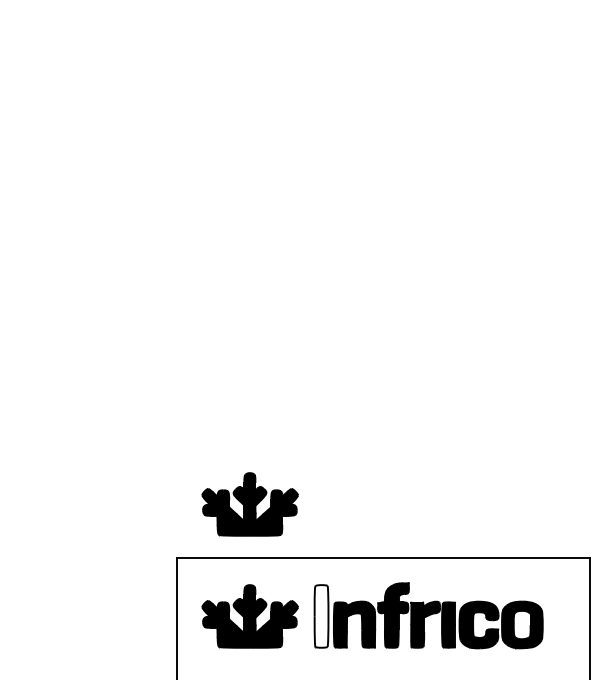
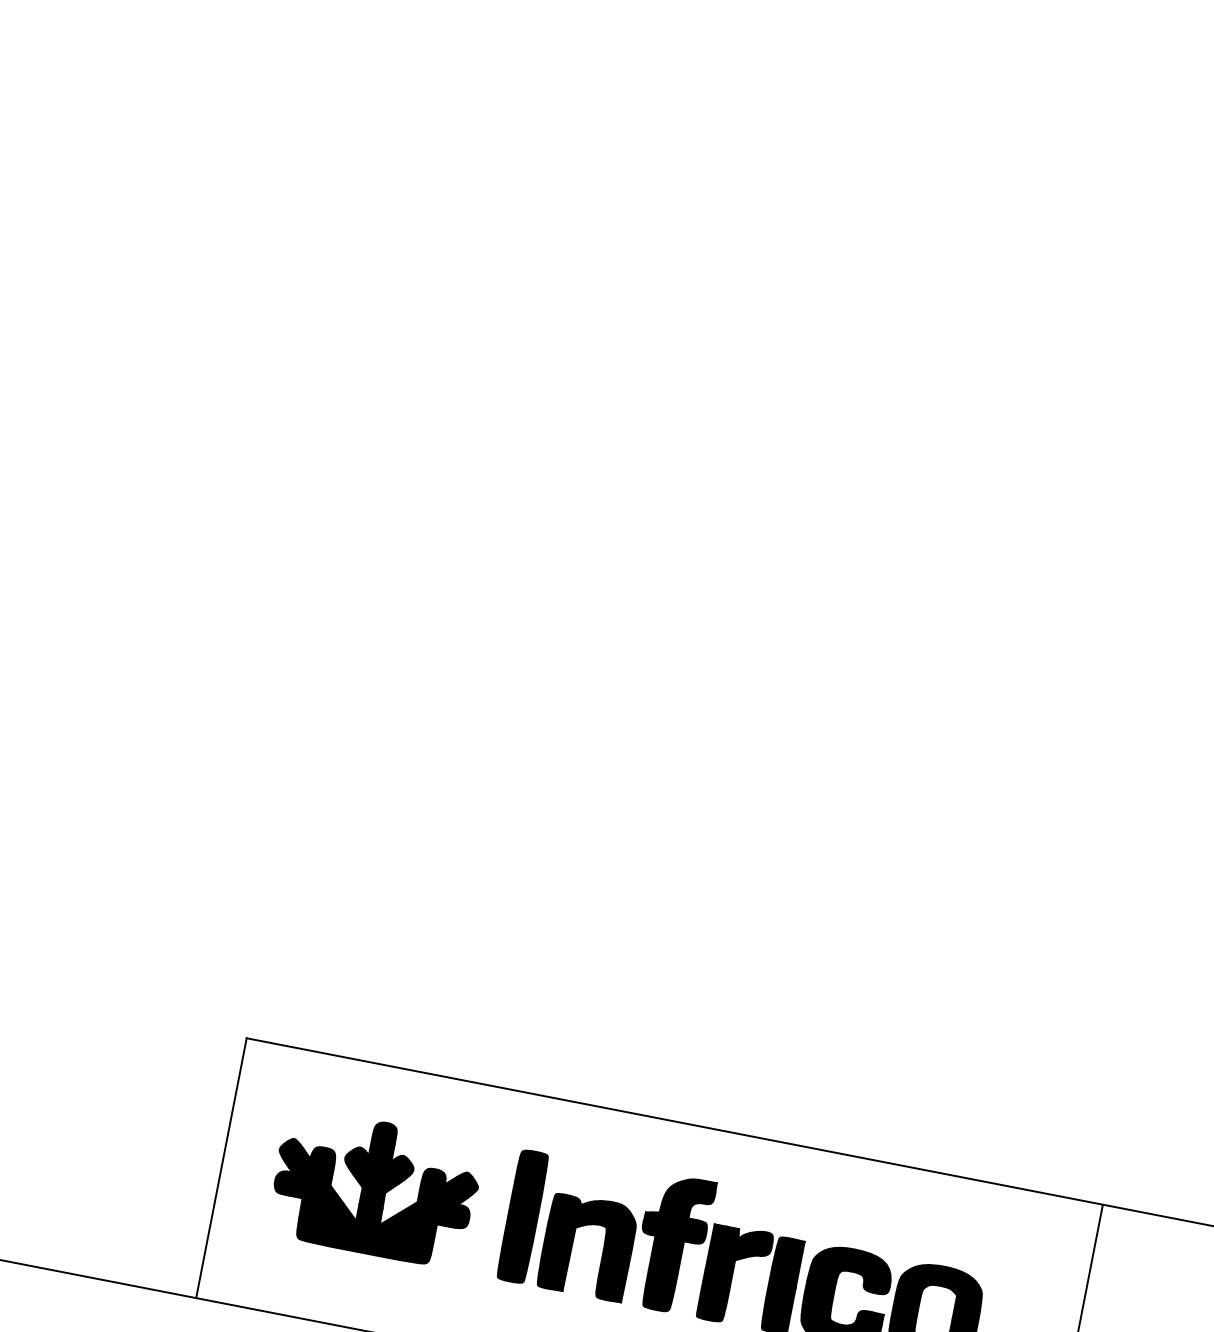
part: (249, 504) -> (418, 955), removed
fill: (321, 616) -> (522, 1216), added

